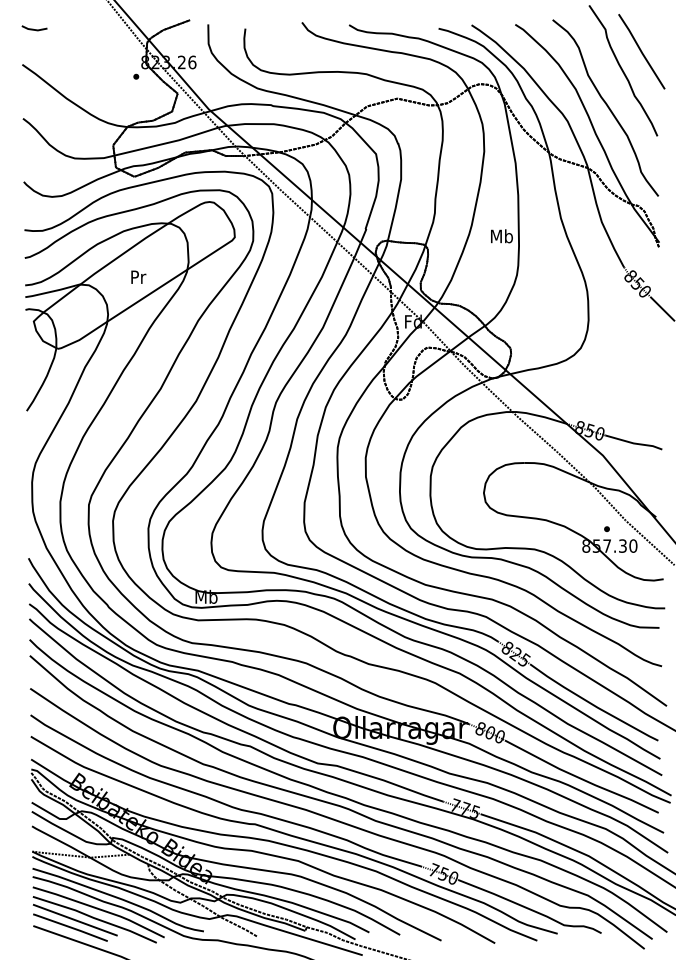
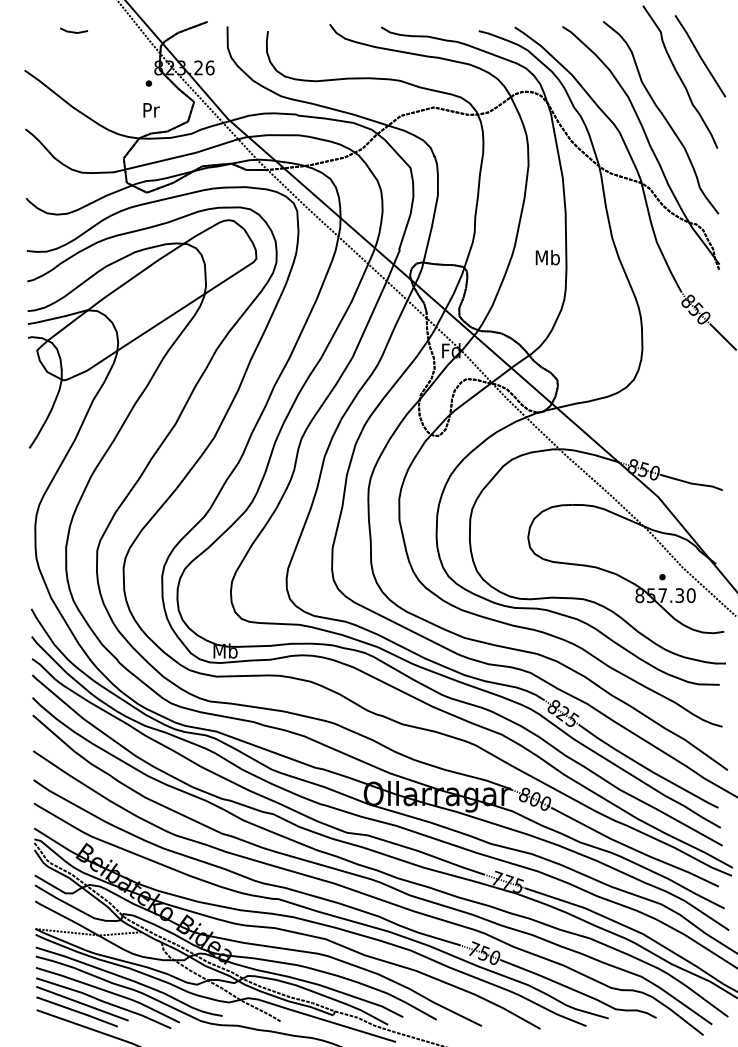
line: (35, 29) -> (74, 31), moved
text: (138, 277) -> (151, 110), moved

